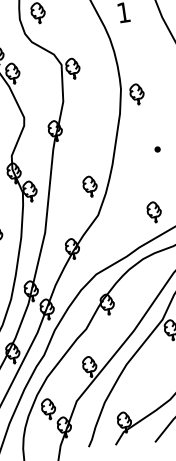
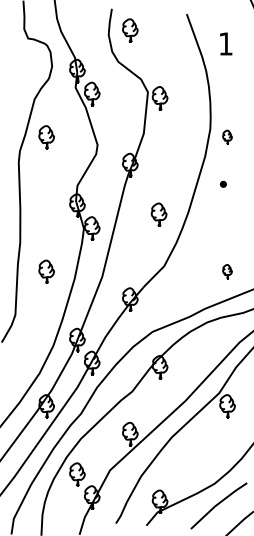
part: (137, 94) -> (227, 137), size x0.6
part: (157, 148) -> (223, 183), moved
part: (89, 186) -> (158, 214), moved
part: (154, 211) -> (227, 271), size x0.6

